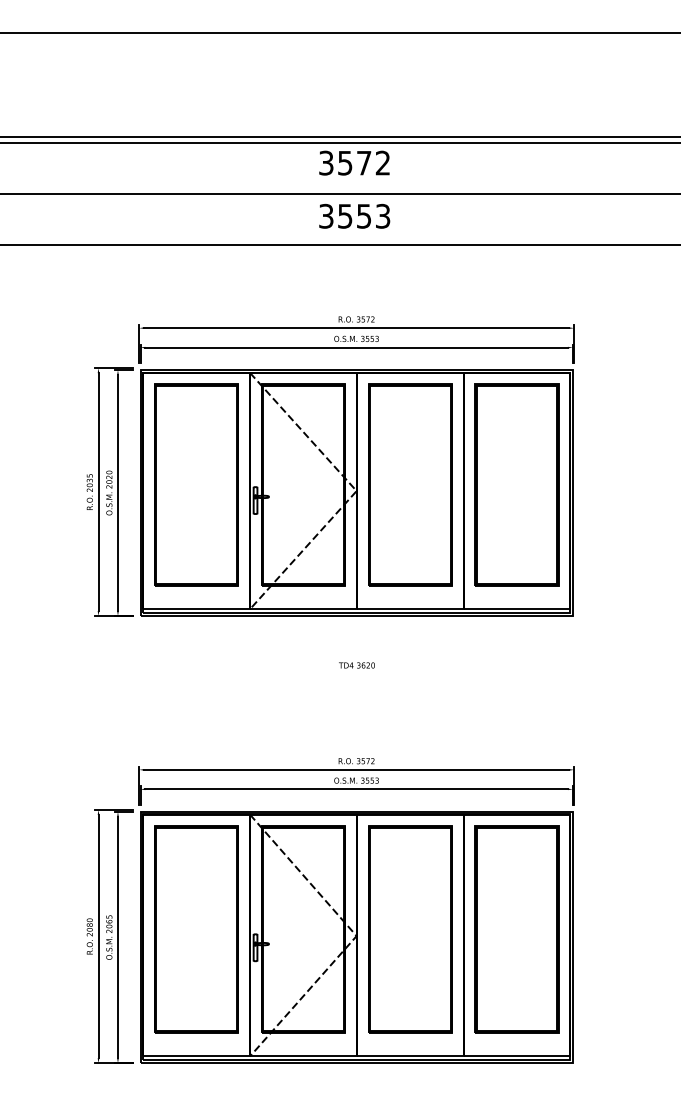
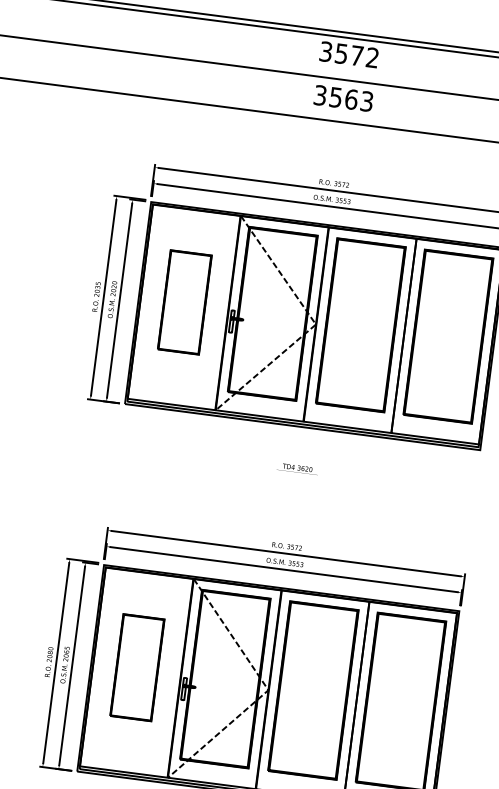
text: (363, 215) -> (350, 98), 3553 -> 3563
part: (196, 484) -> (185, 302), size x0.6
part: (196, 929) -> (137, 667), size x0.6

